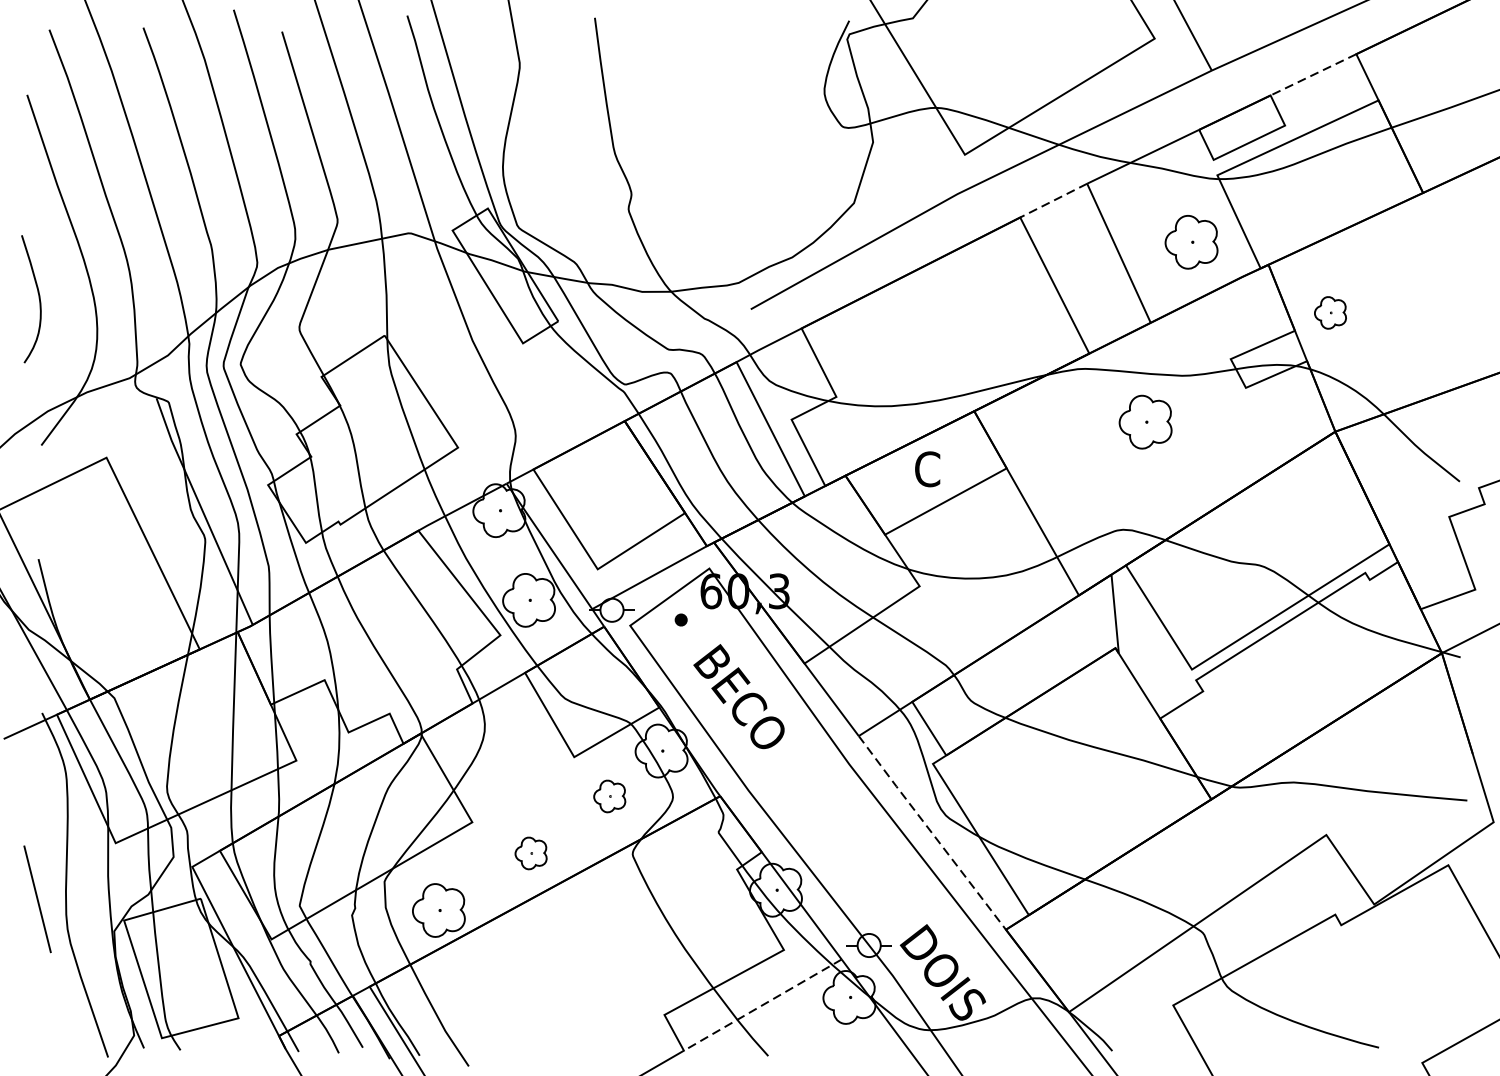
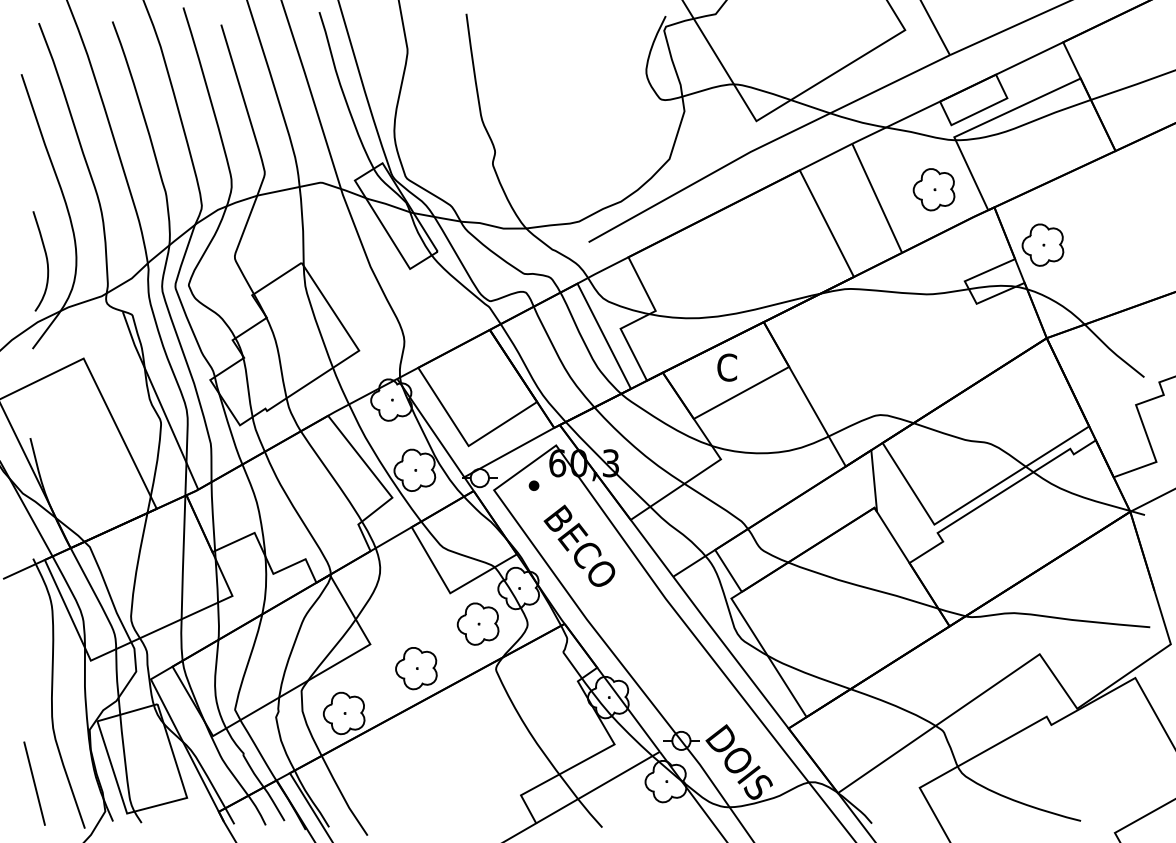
line: (1313, 74) -> (1029, 58), dashed -> solid
line: (1053, 201) -> (825, 157), dashed -> solid
curve: (38, 299) -> (46, 261), moved
part: (1329, 312) -> (1042, 244), size x1.67
part: (1144, 421) -> (897, 330), removed
part: (609, 795) -> (477, 623), size x1.67
line: (931, 832) -> (730, 652), dashed -> solid
part: (531, 853) -> (416, 668), size x1.67
line: (37, 899) -> (34, 783), moved
line: (762, 1004) -> (597, 787), dashed -> solid

